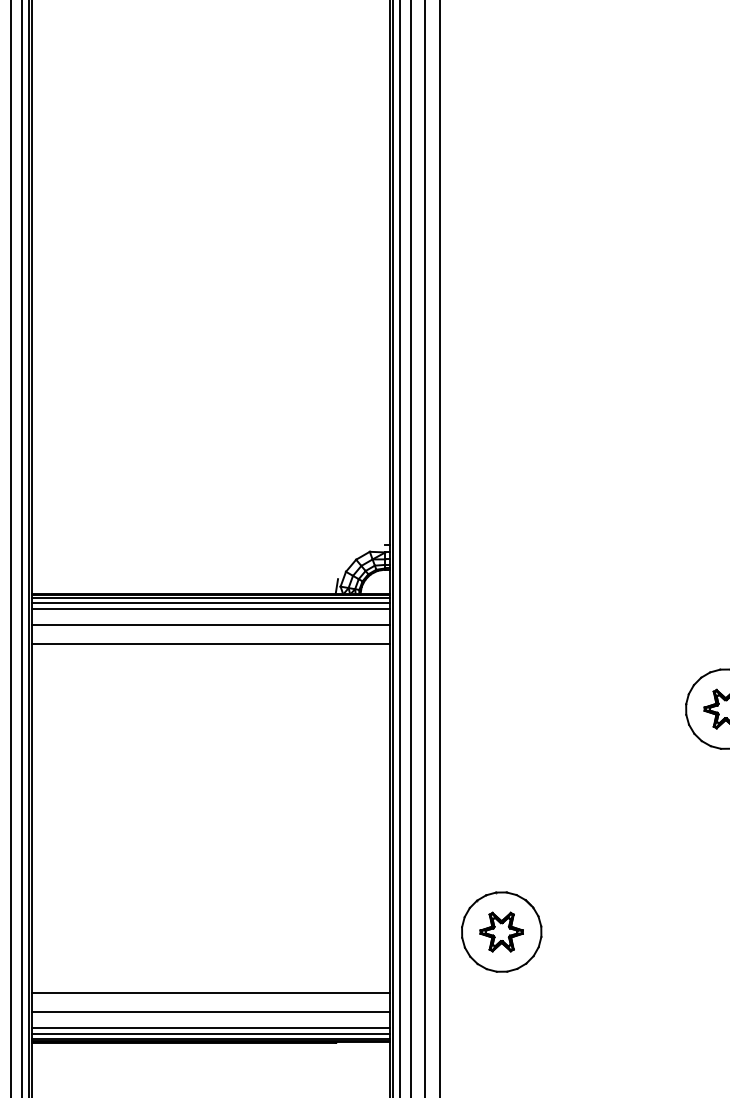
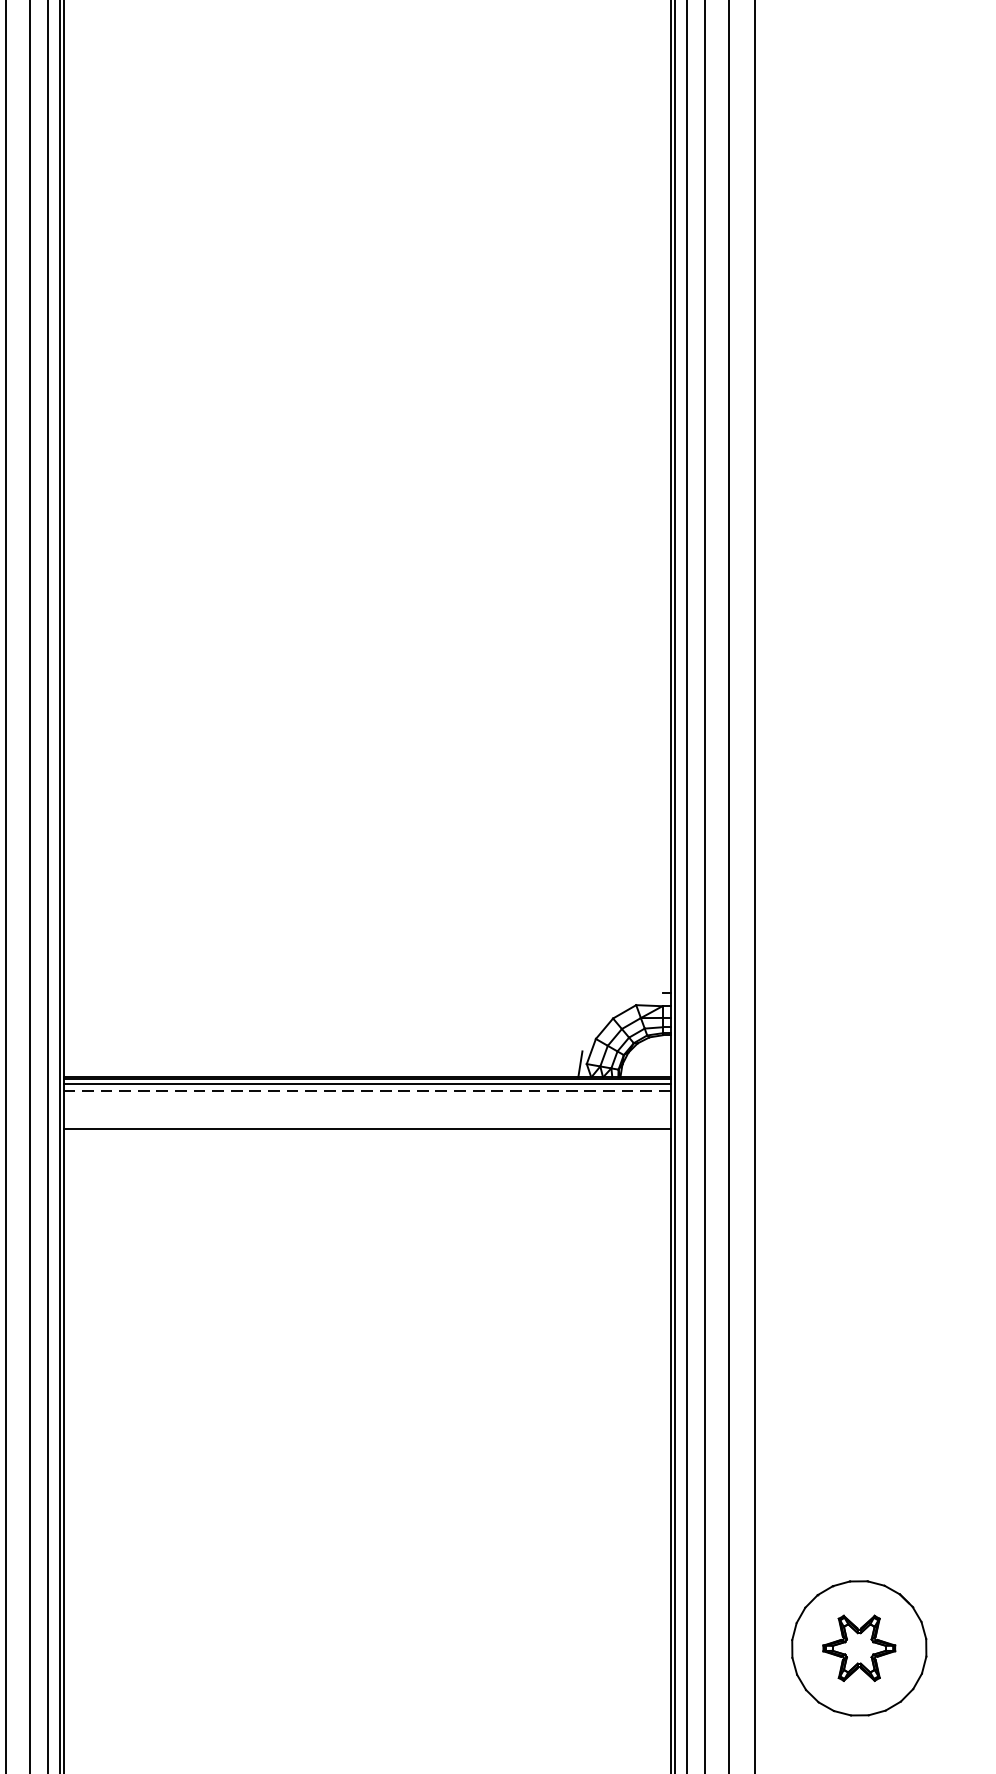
line: (210, 602) -> (366, 1090), solid -> dashed
line: (210, 608) -> (366, 1101), removed
line: (210, 644) -> (366, 1161), removed
line: (210, 992) -> (366, 1750), removed

